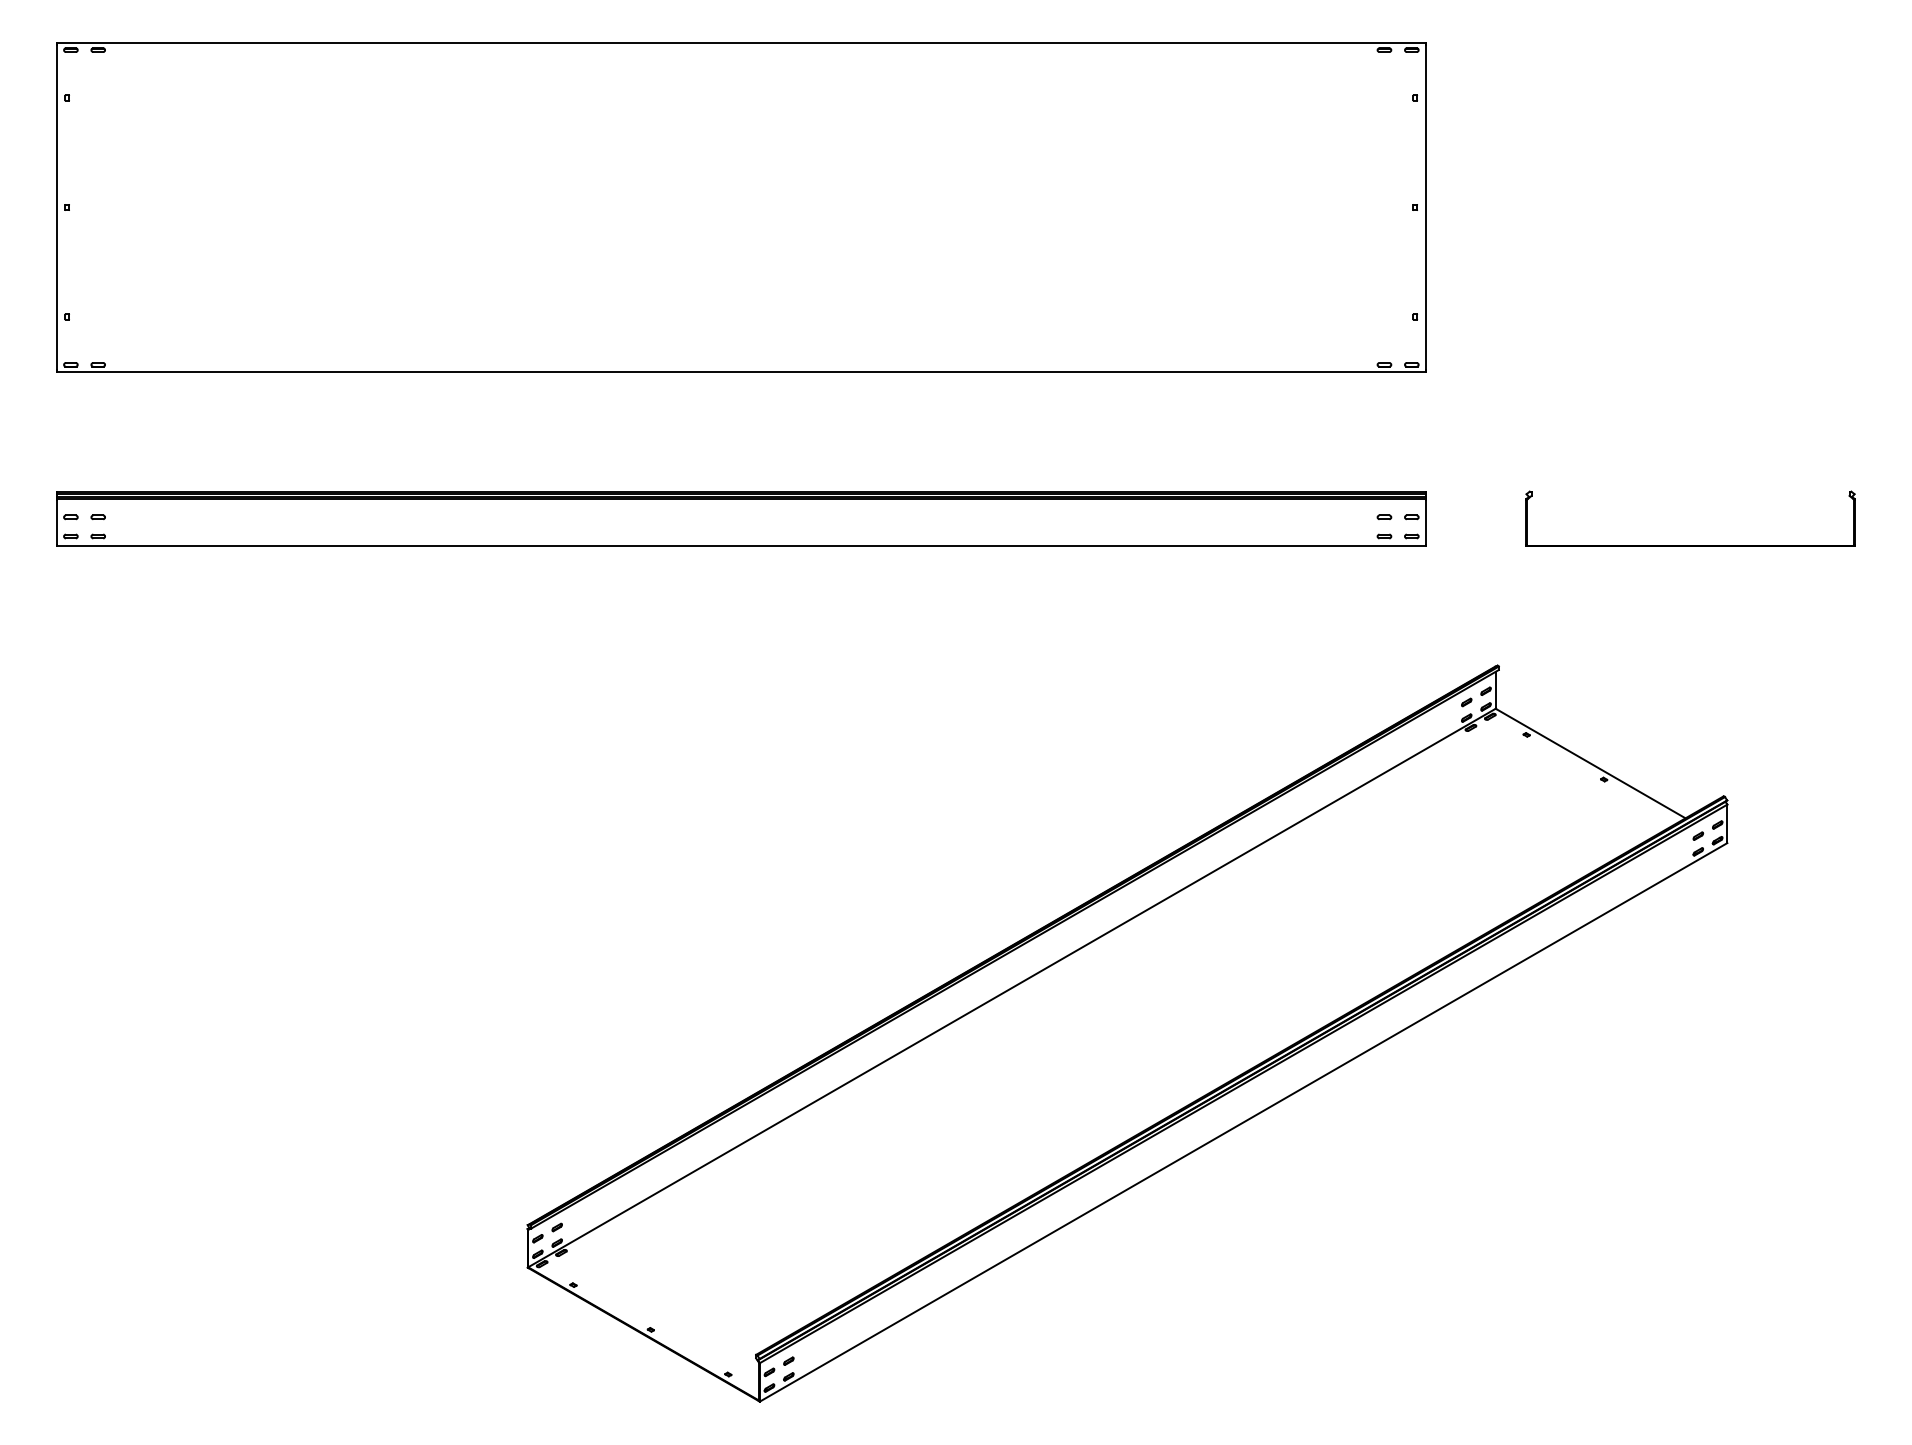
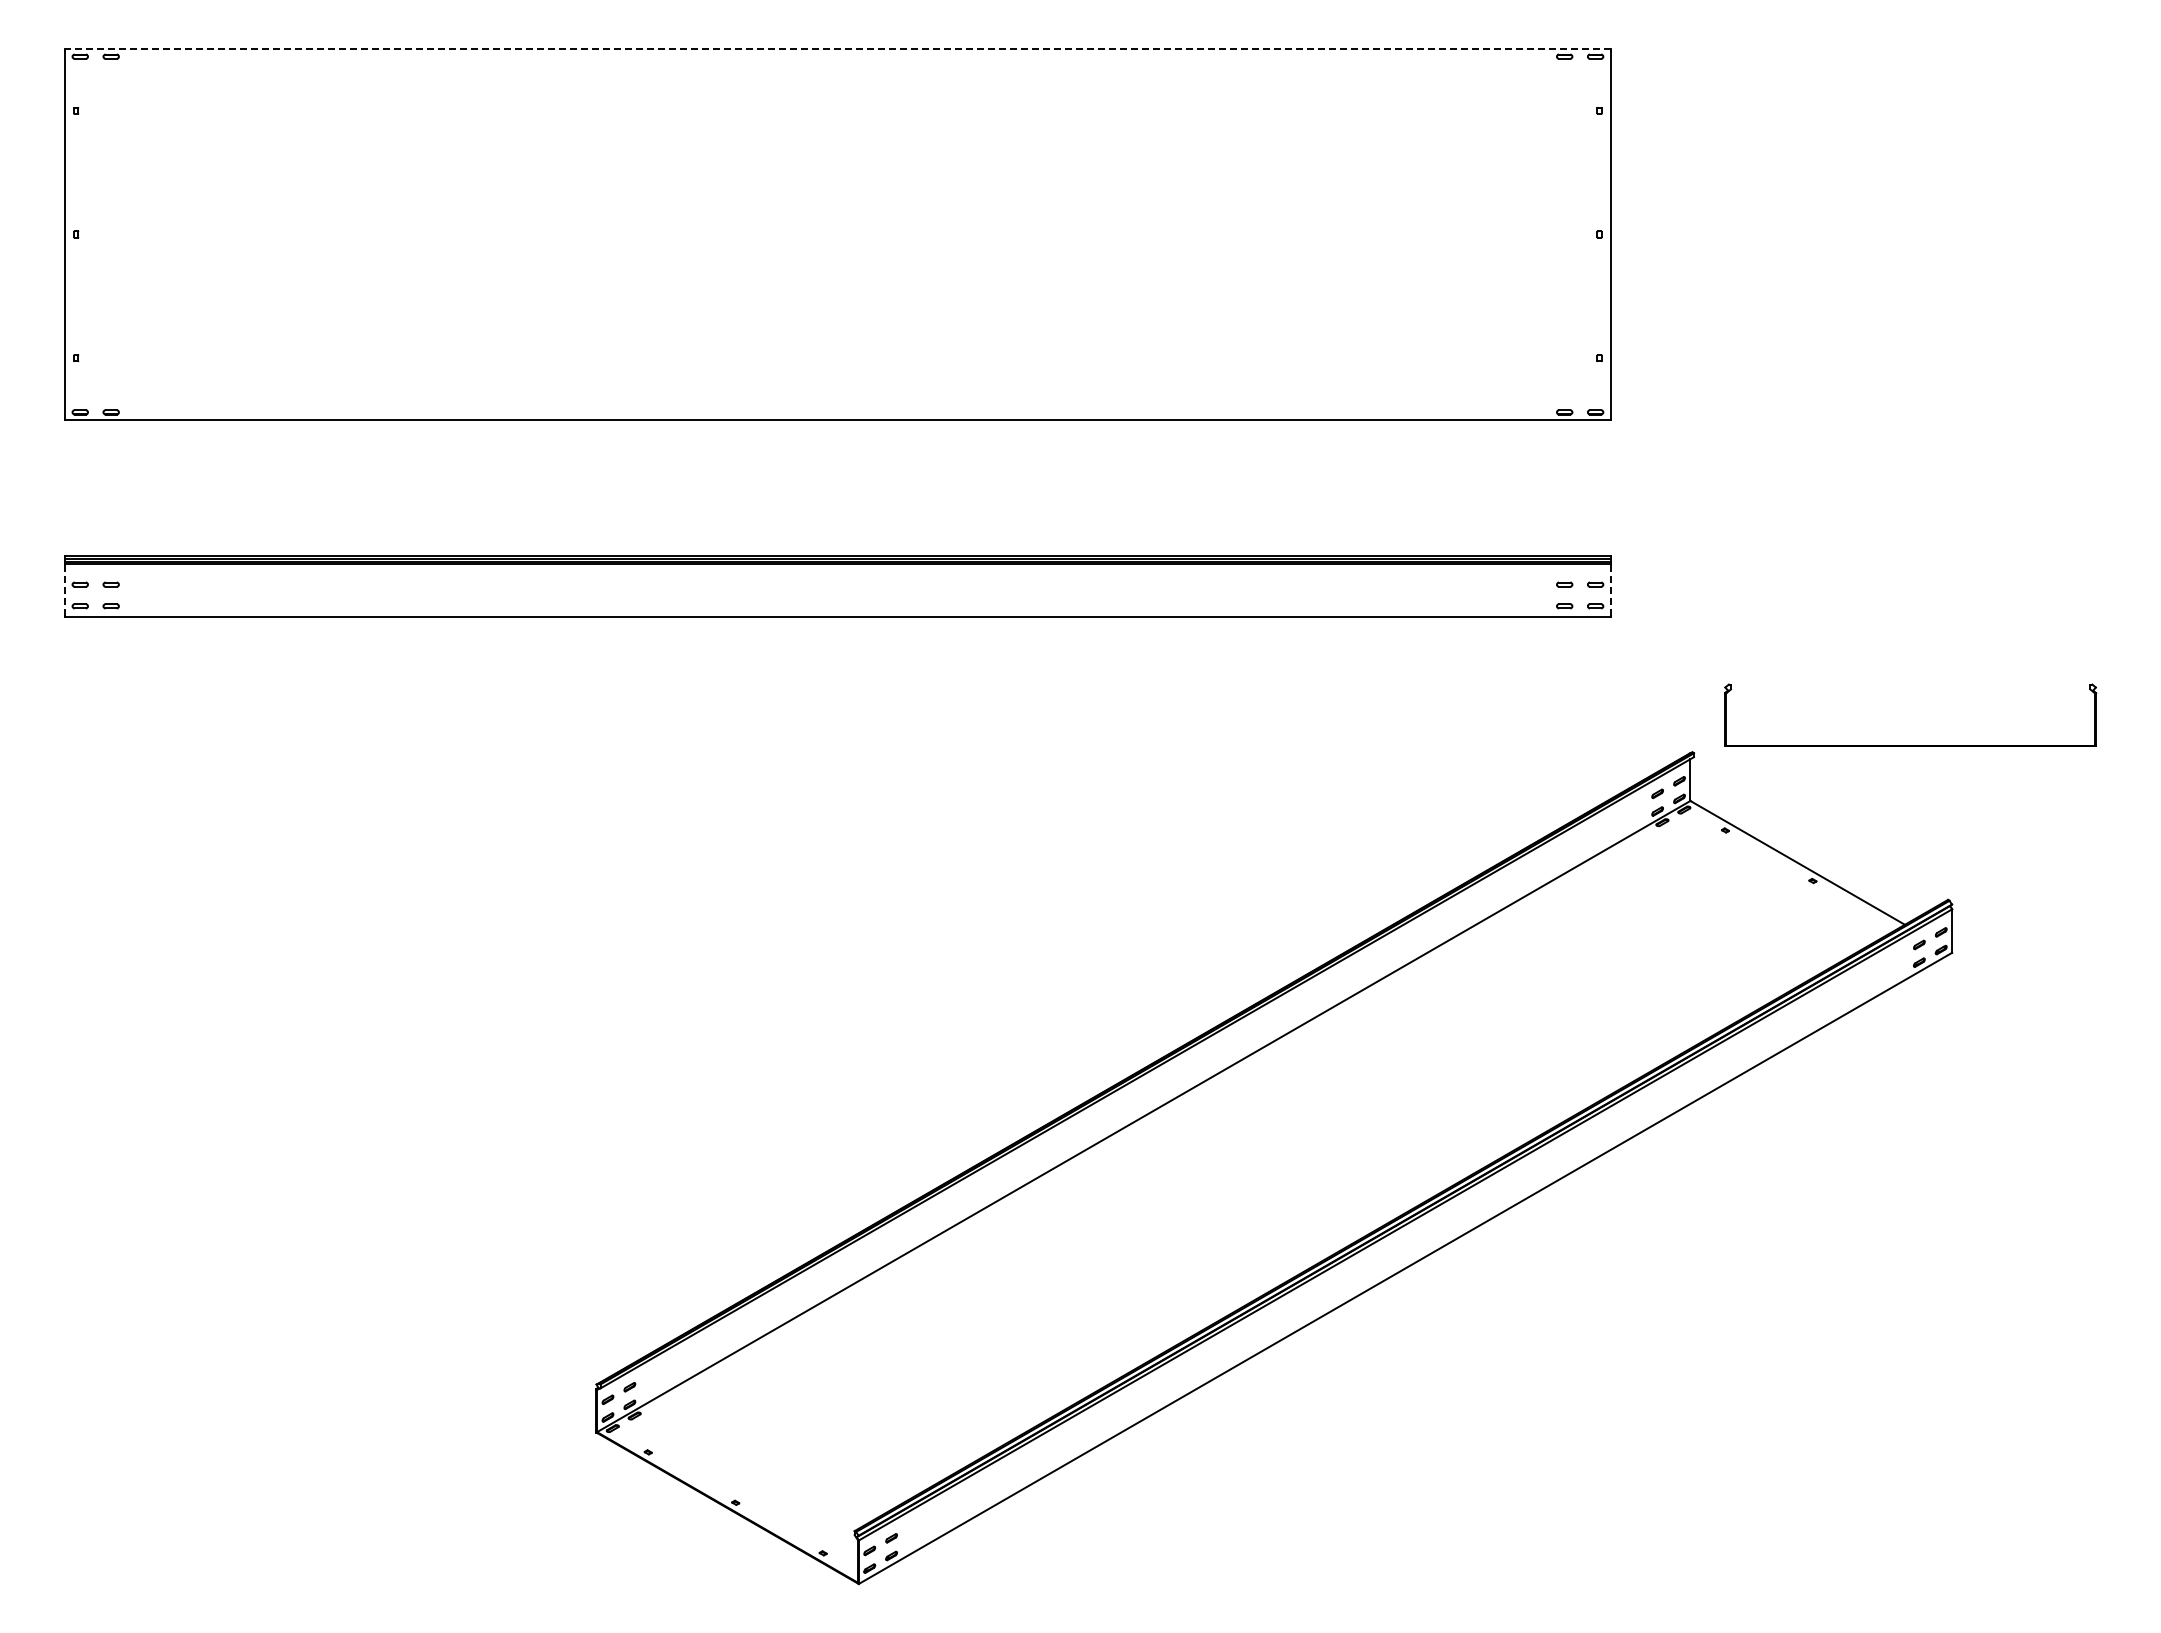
line: (740, 42) -> (837, 48), solid -> dashed
line: (56, 522) -> (64, 590), solid -> dashed
line: (1425, 522) -> (1611, 590), solid -> dashed
part: (1690, 545) -> (1910, 745), moved

